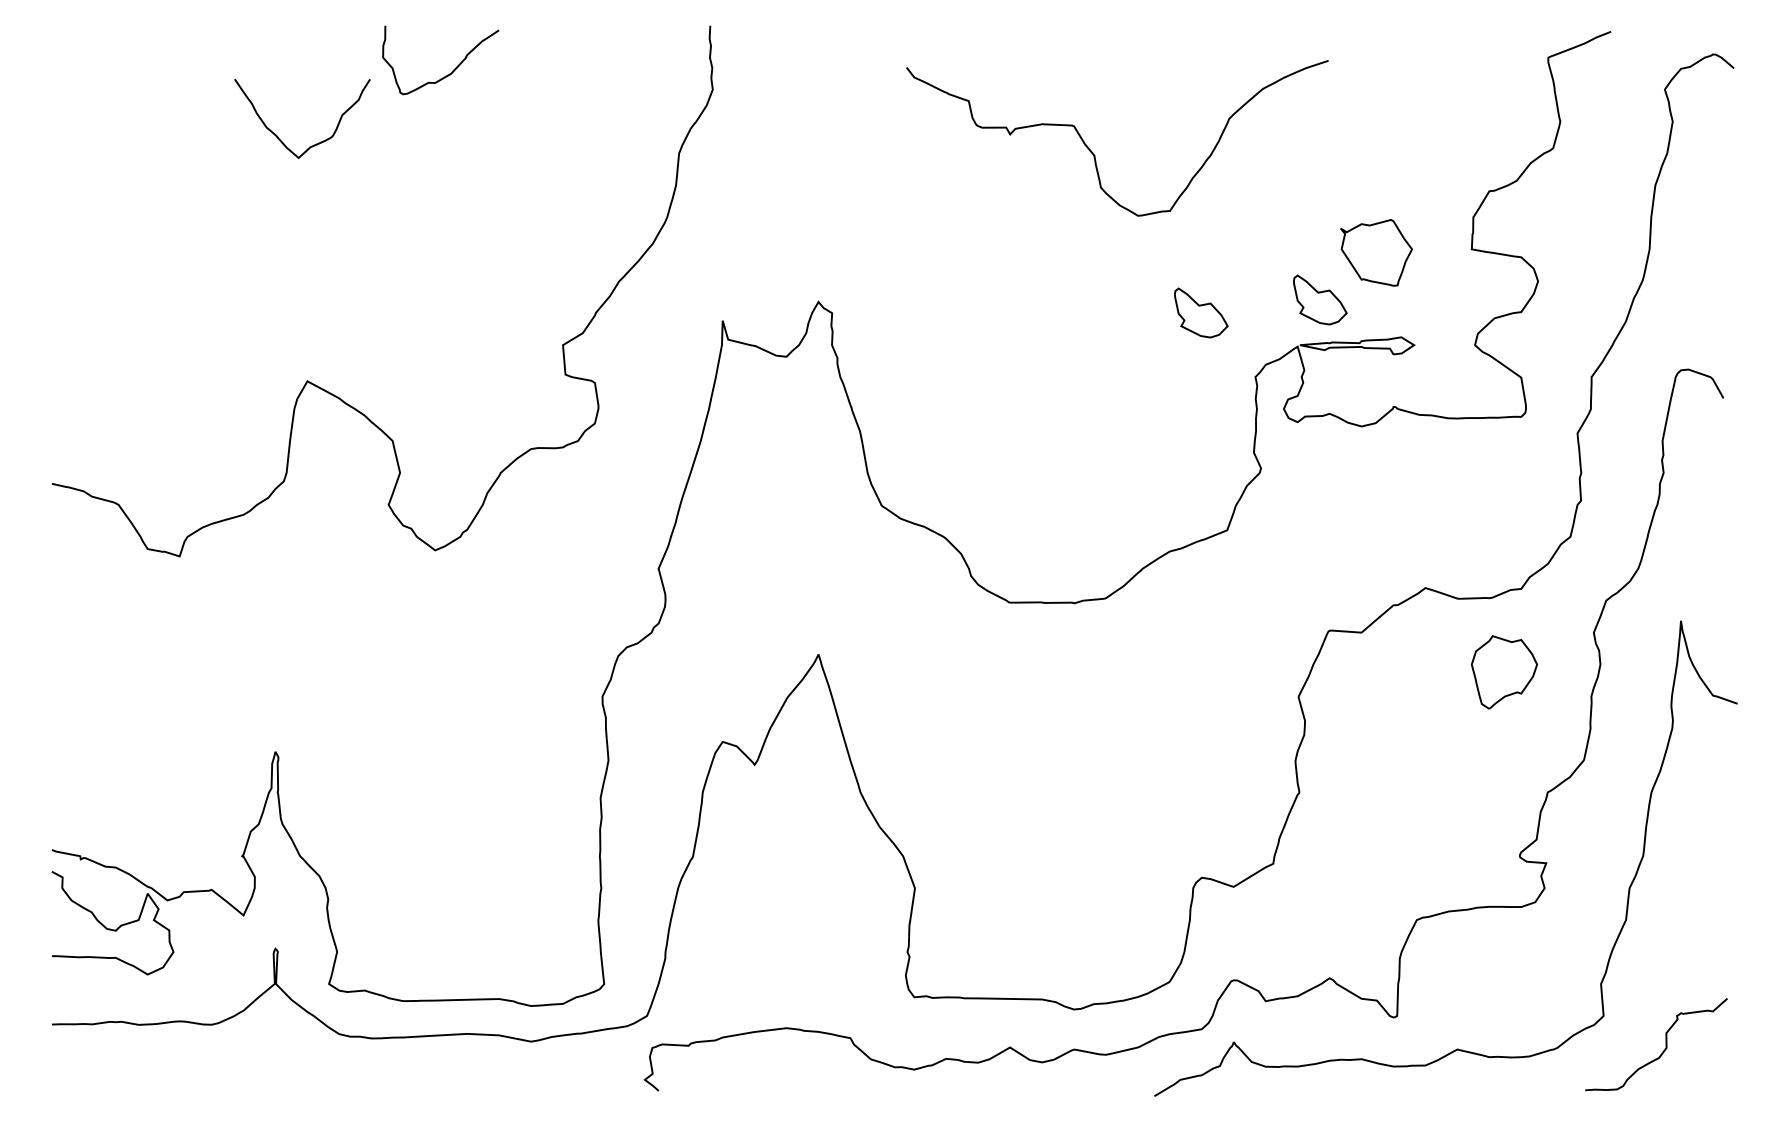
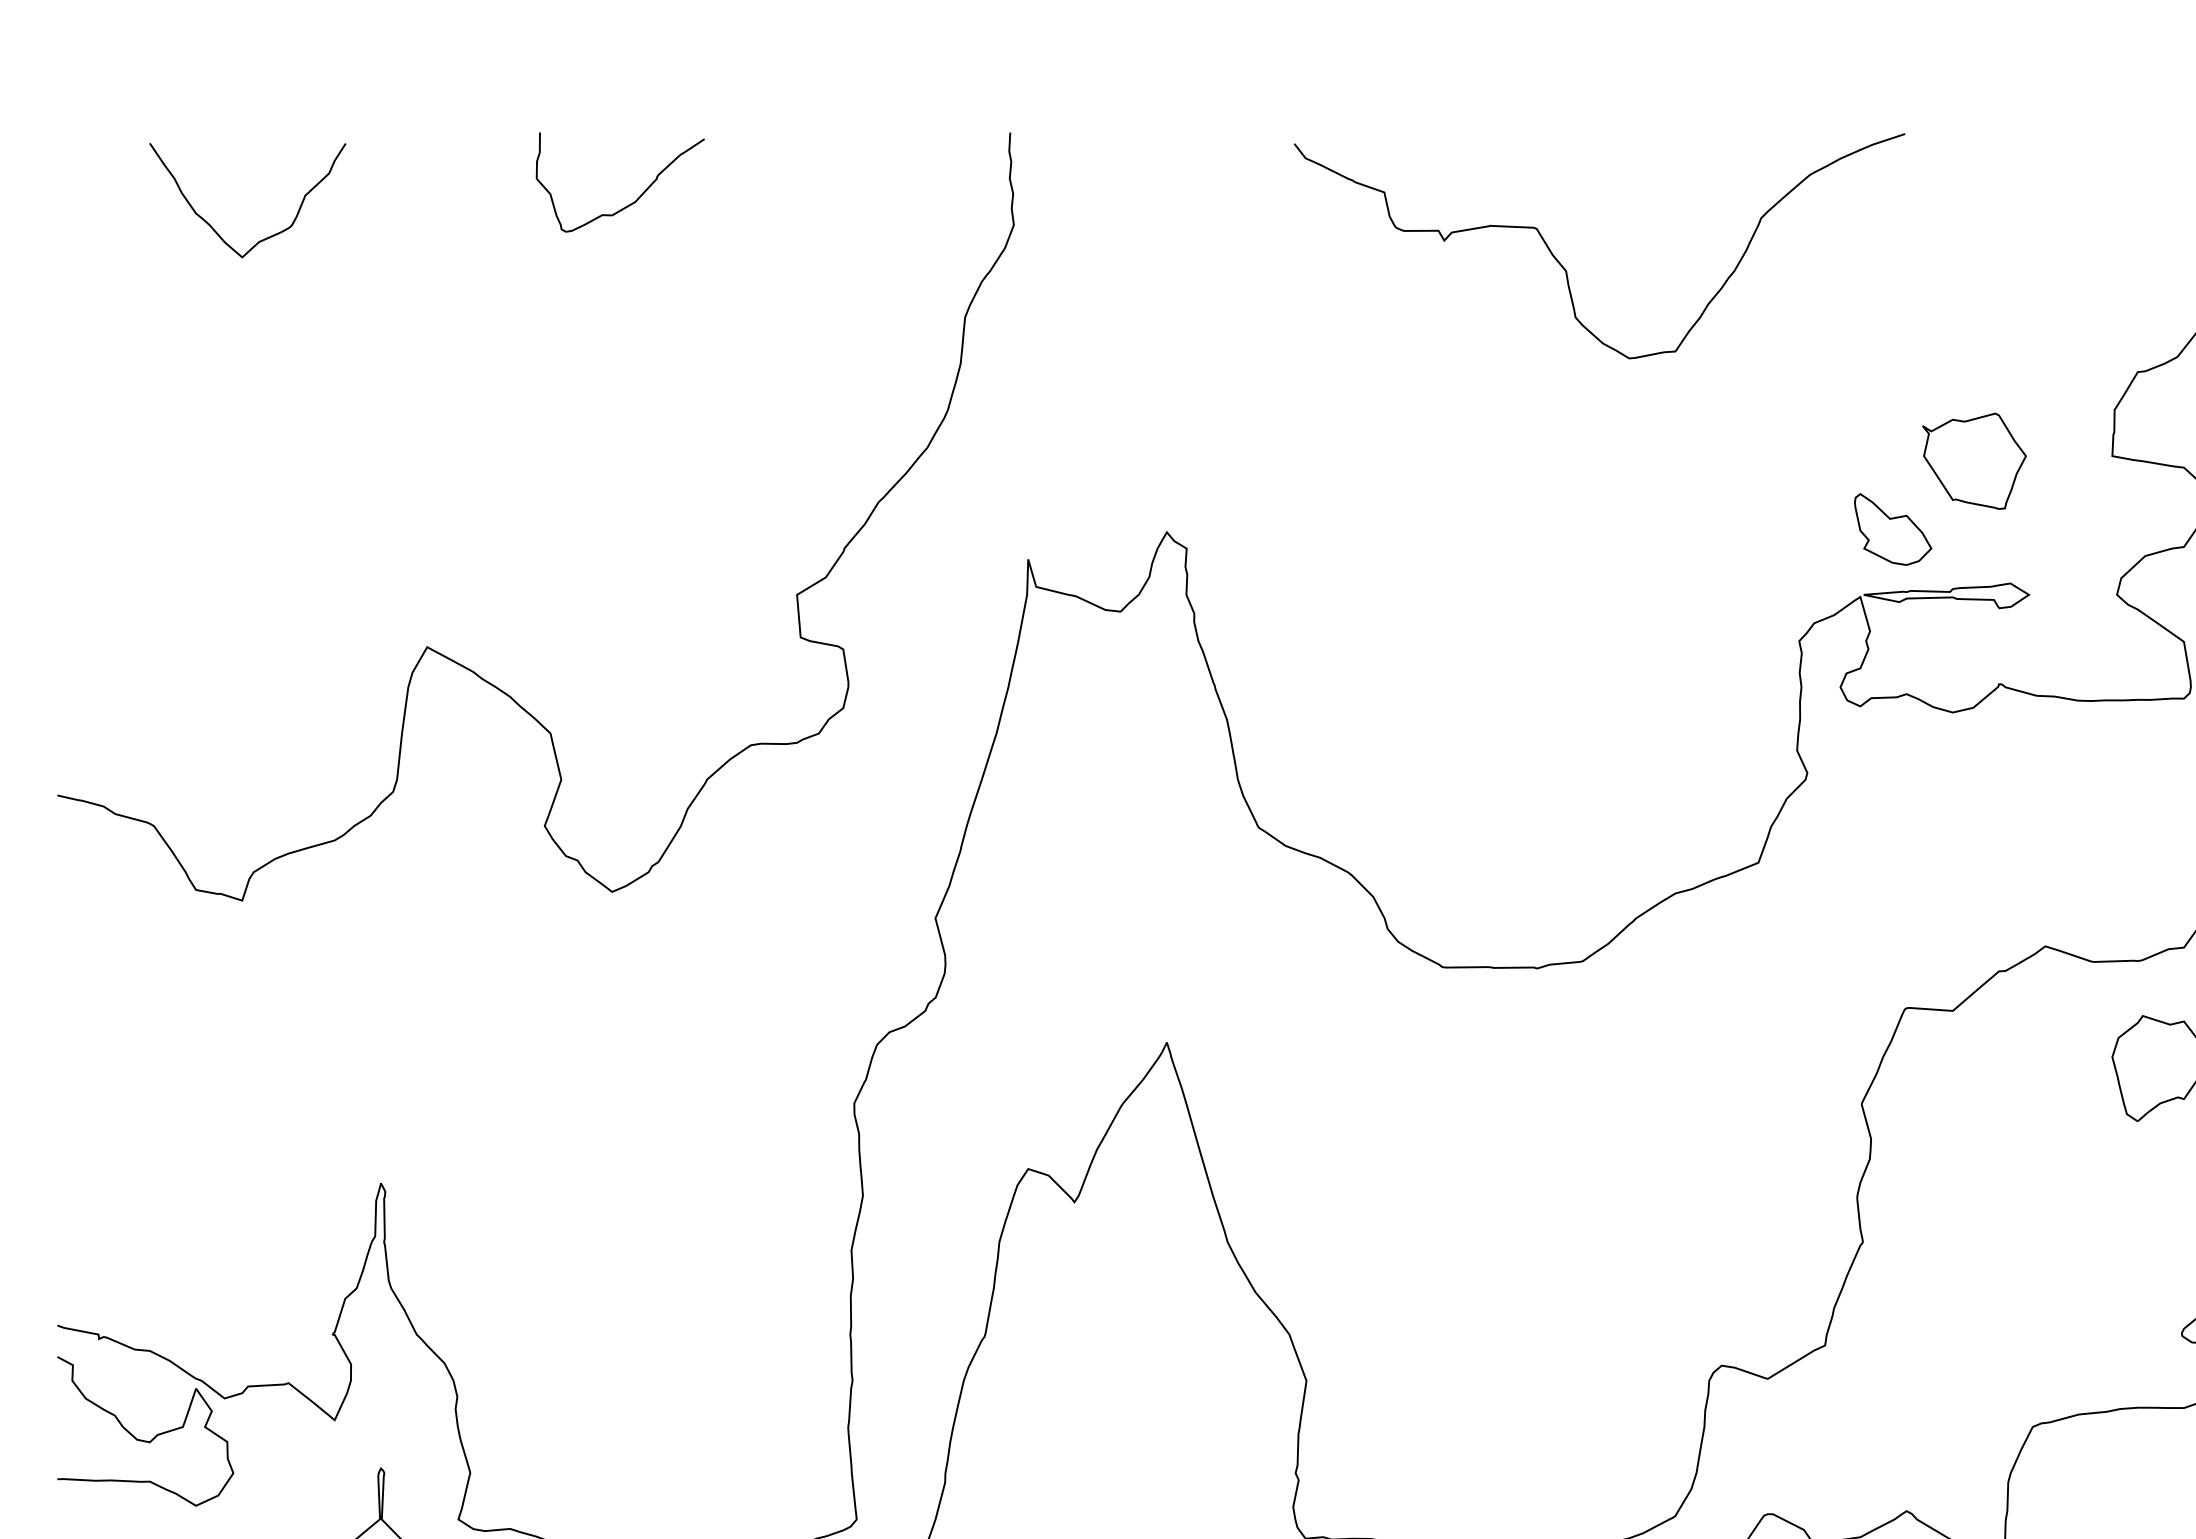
curve: (311, 145) -> (260, 239), moved
curve: (1093, 152) -> (1564, 266), moved
part: (1201, 312) -> (1721, 547), removed

